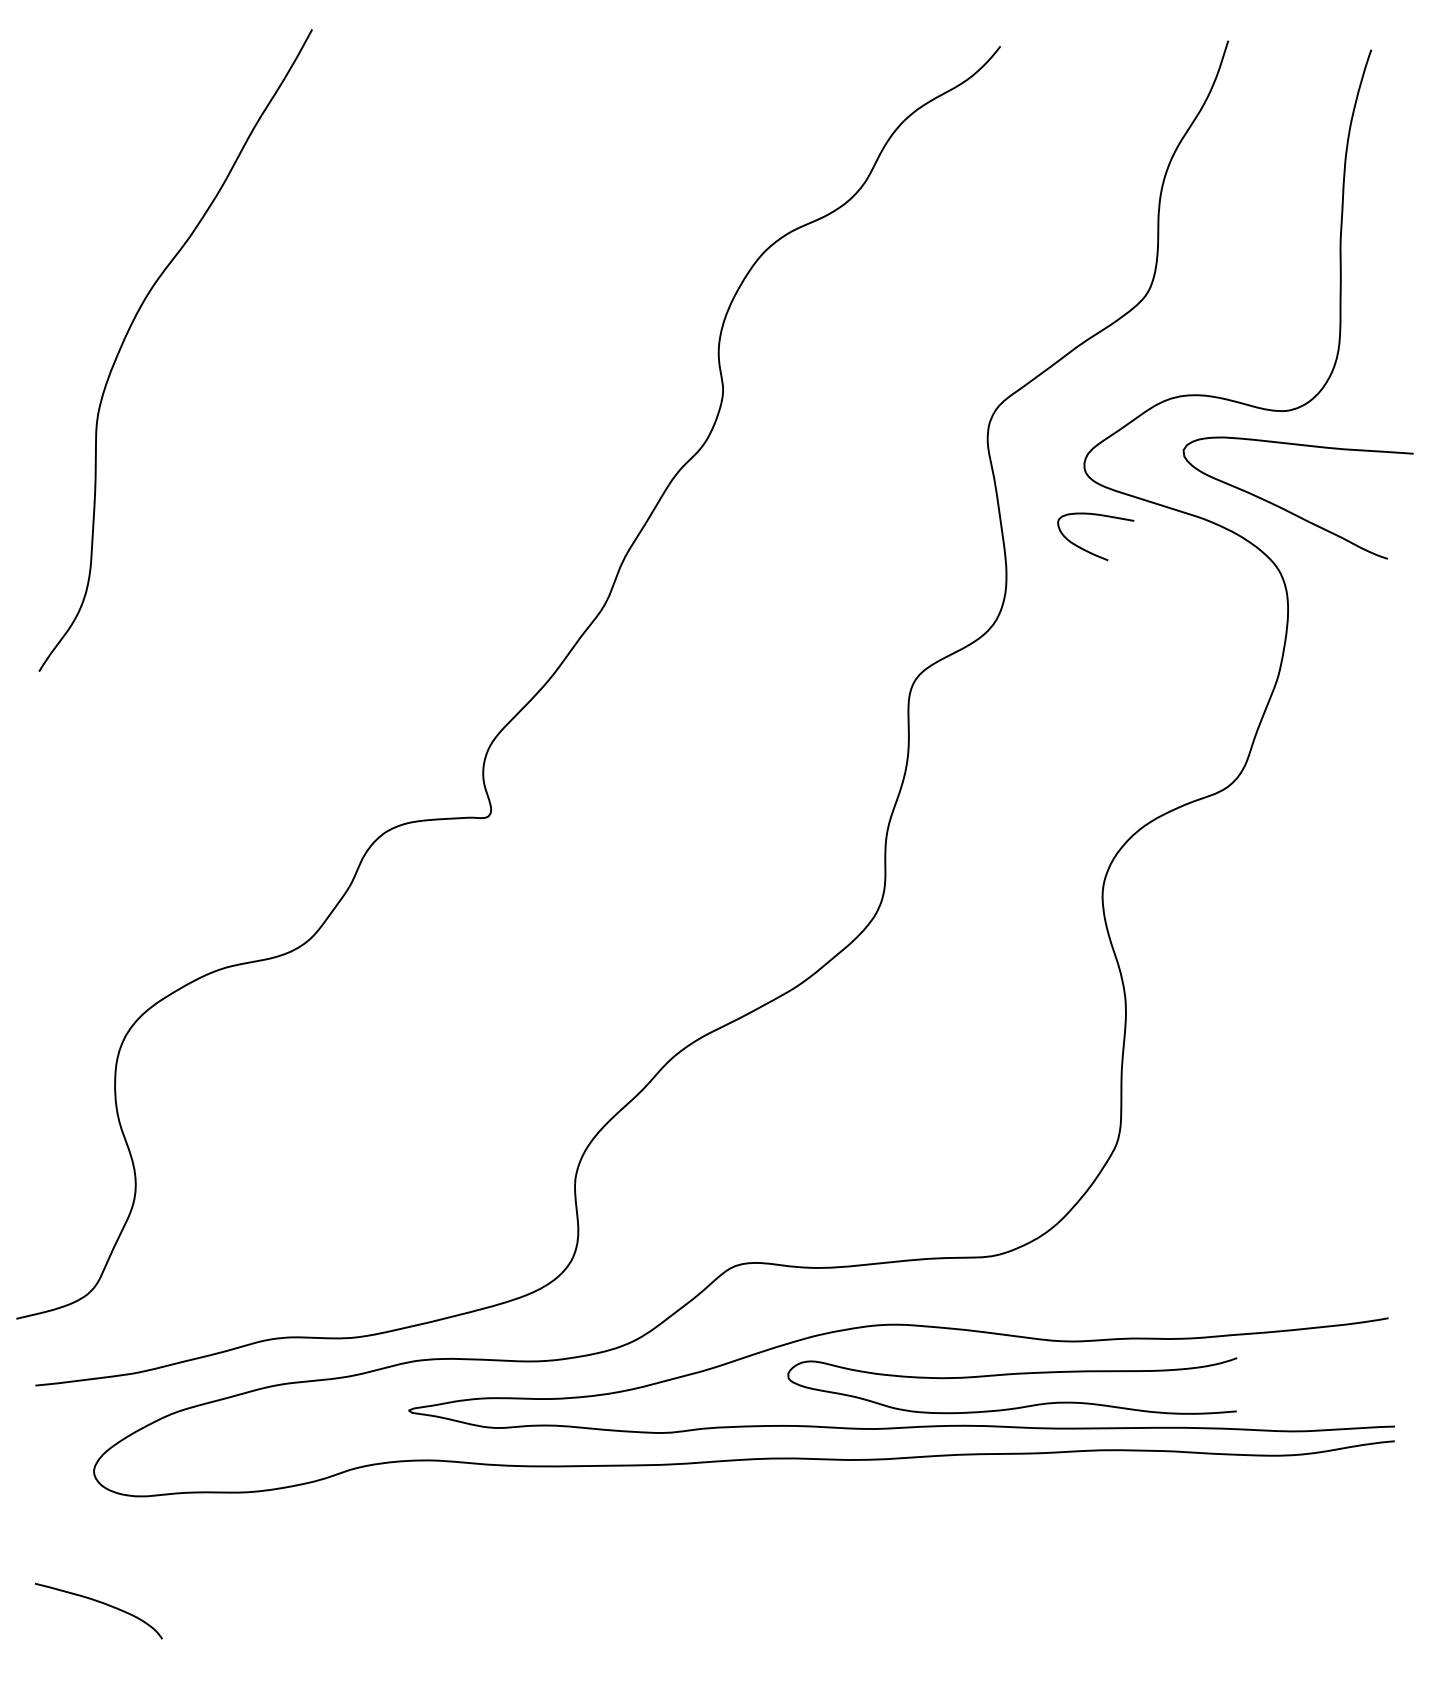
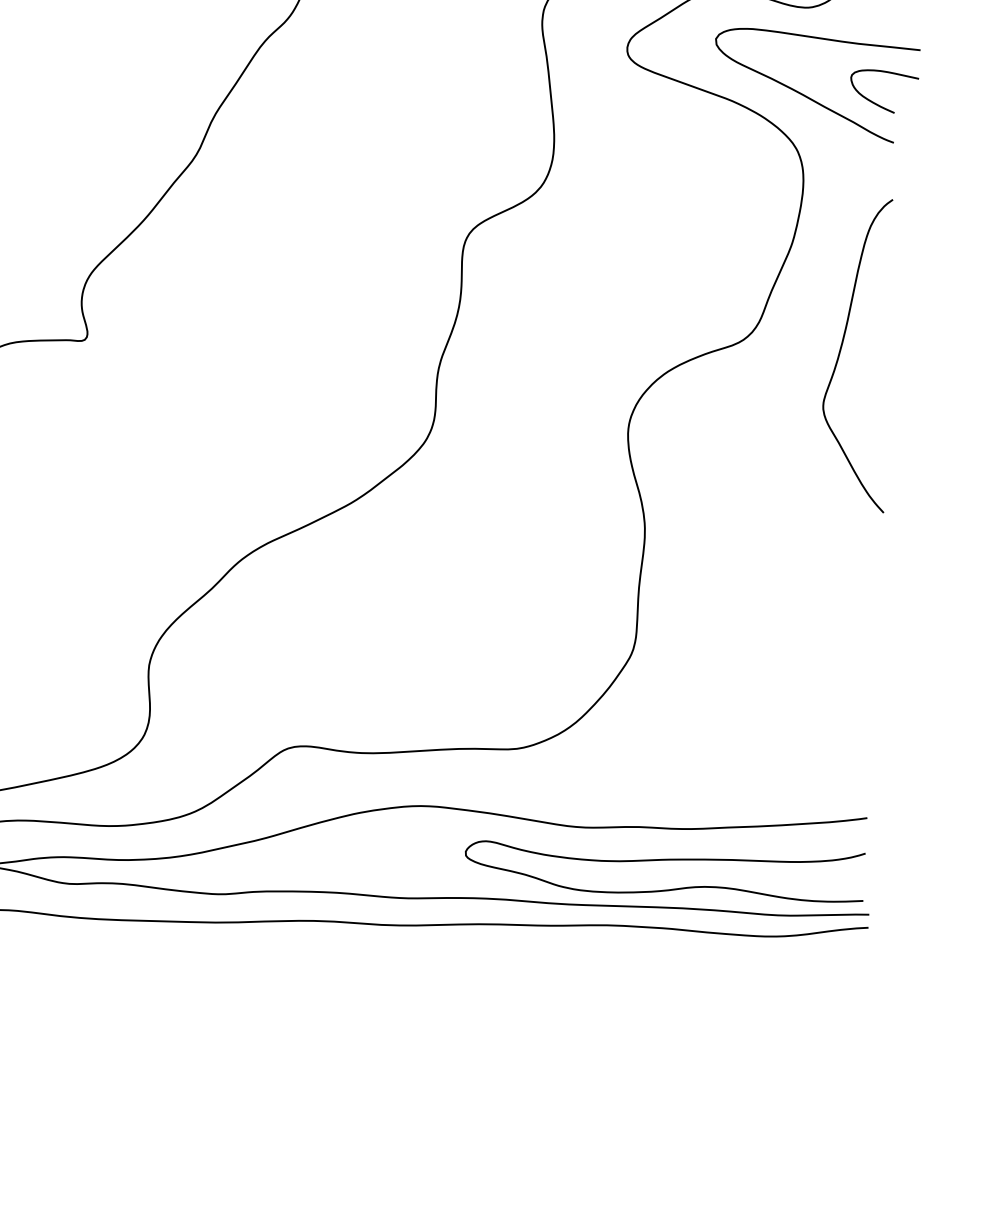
curve: (1087, 550) -> (876, 103), moved
curve: (1338, 793) -> (841, 349), added
curve: (1010, 1375) -> (663, 860), moved

